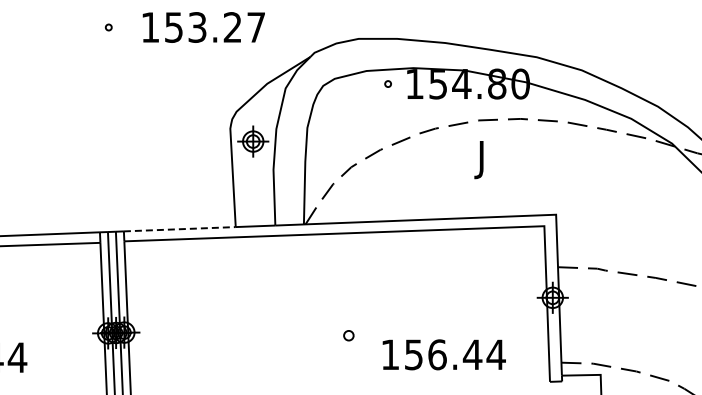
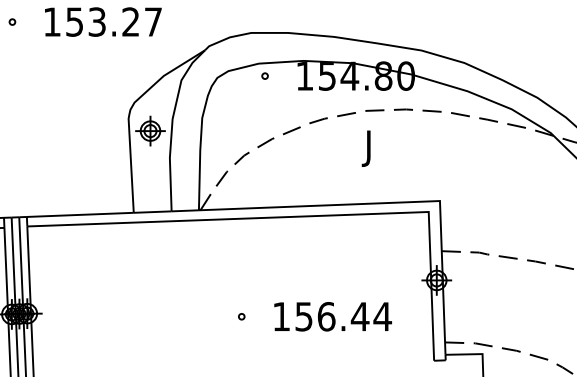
part: (387, 83) -> (264, 75), moved
line: (179, 229) -> (80, 215), dashed -> solid
part: (348, 335) -> (241, 316), size x0.62
text: (443, 354) -> (332, 316), moved

